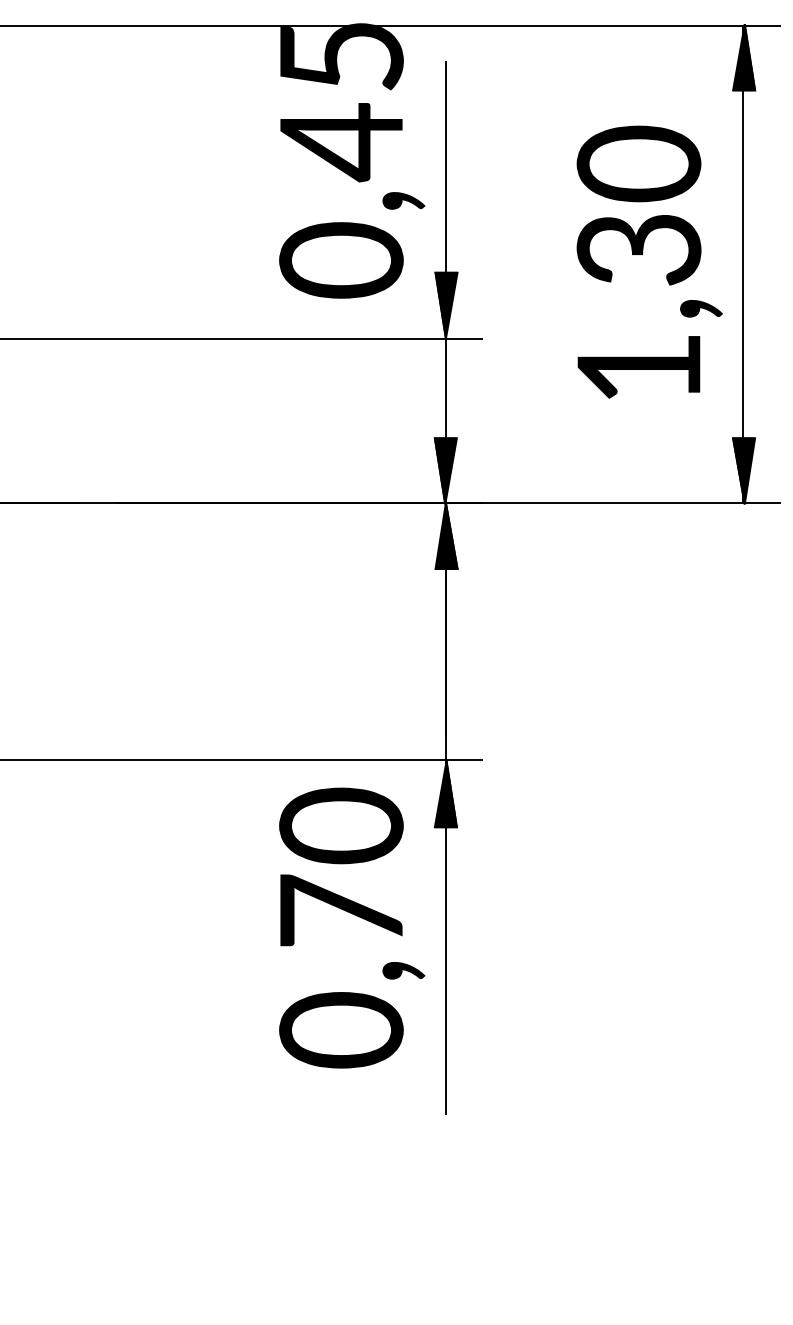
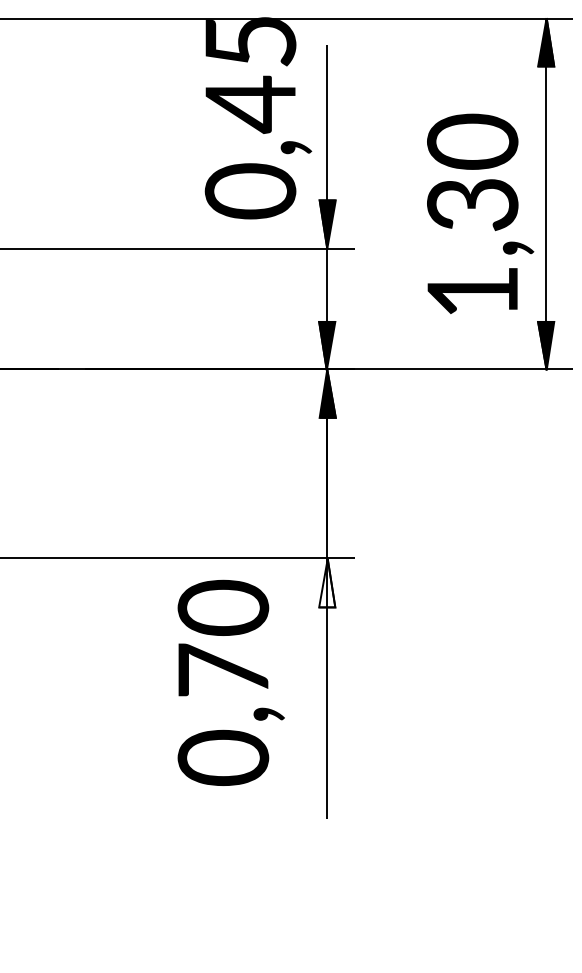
text: (649, 261) -> (480, 213), moved
fill: (445, 794) -> (326, 583), removed
text: (352, 927) -> (231, 682), moved

